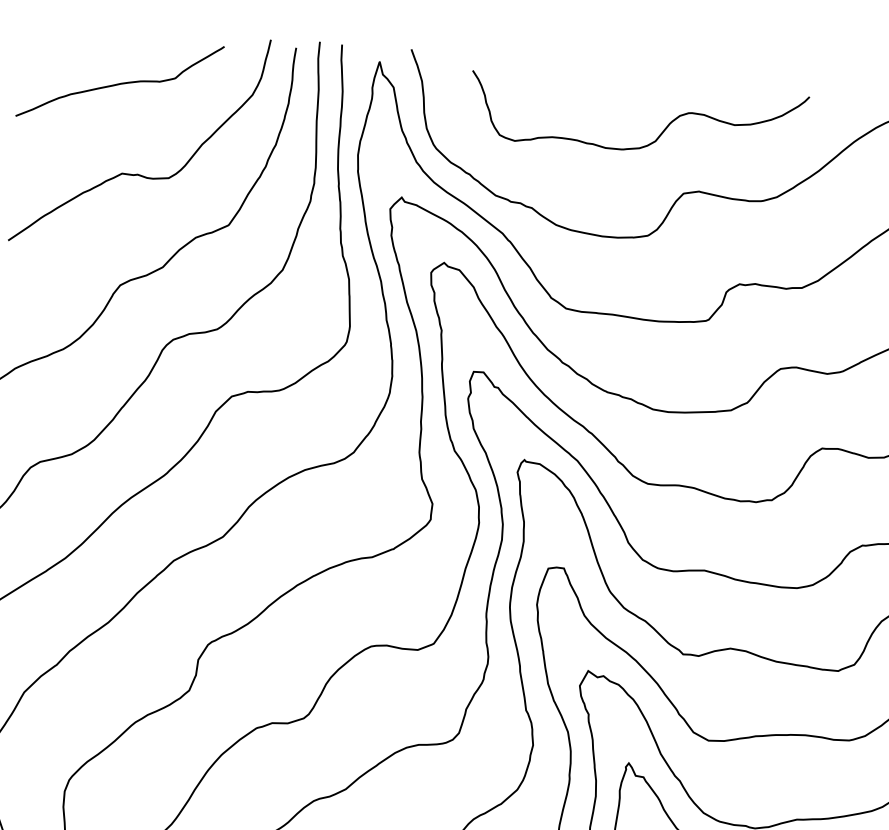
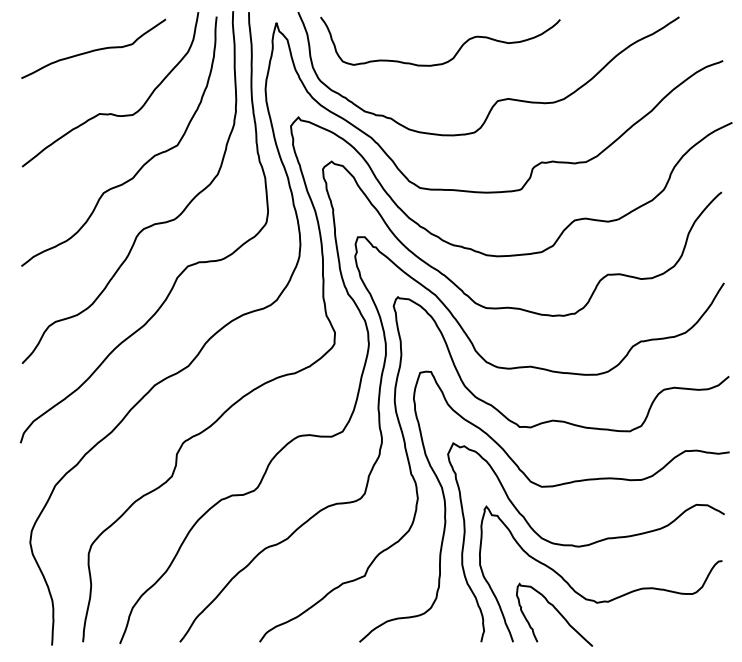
curve: (657, 135) -> (454, 54), moved

